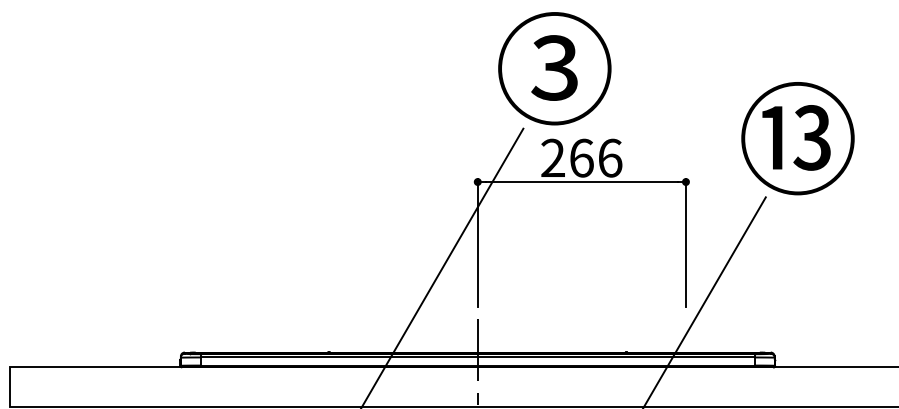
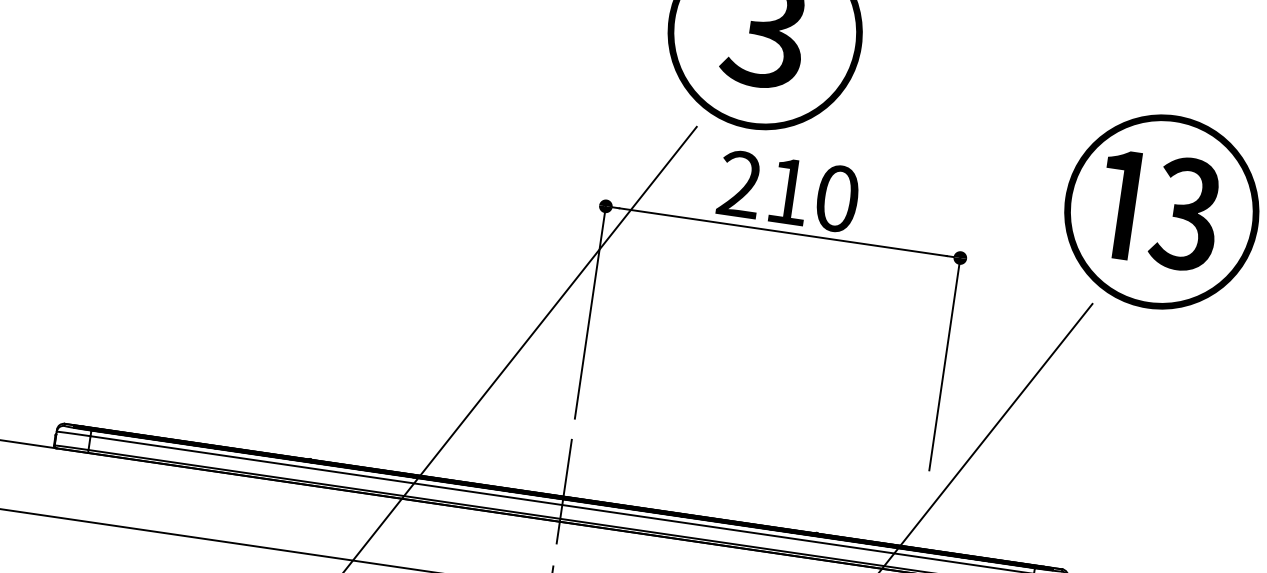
text: (596, 157) -> (814, 194), 266 -> 210

